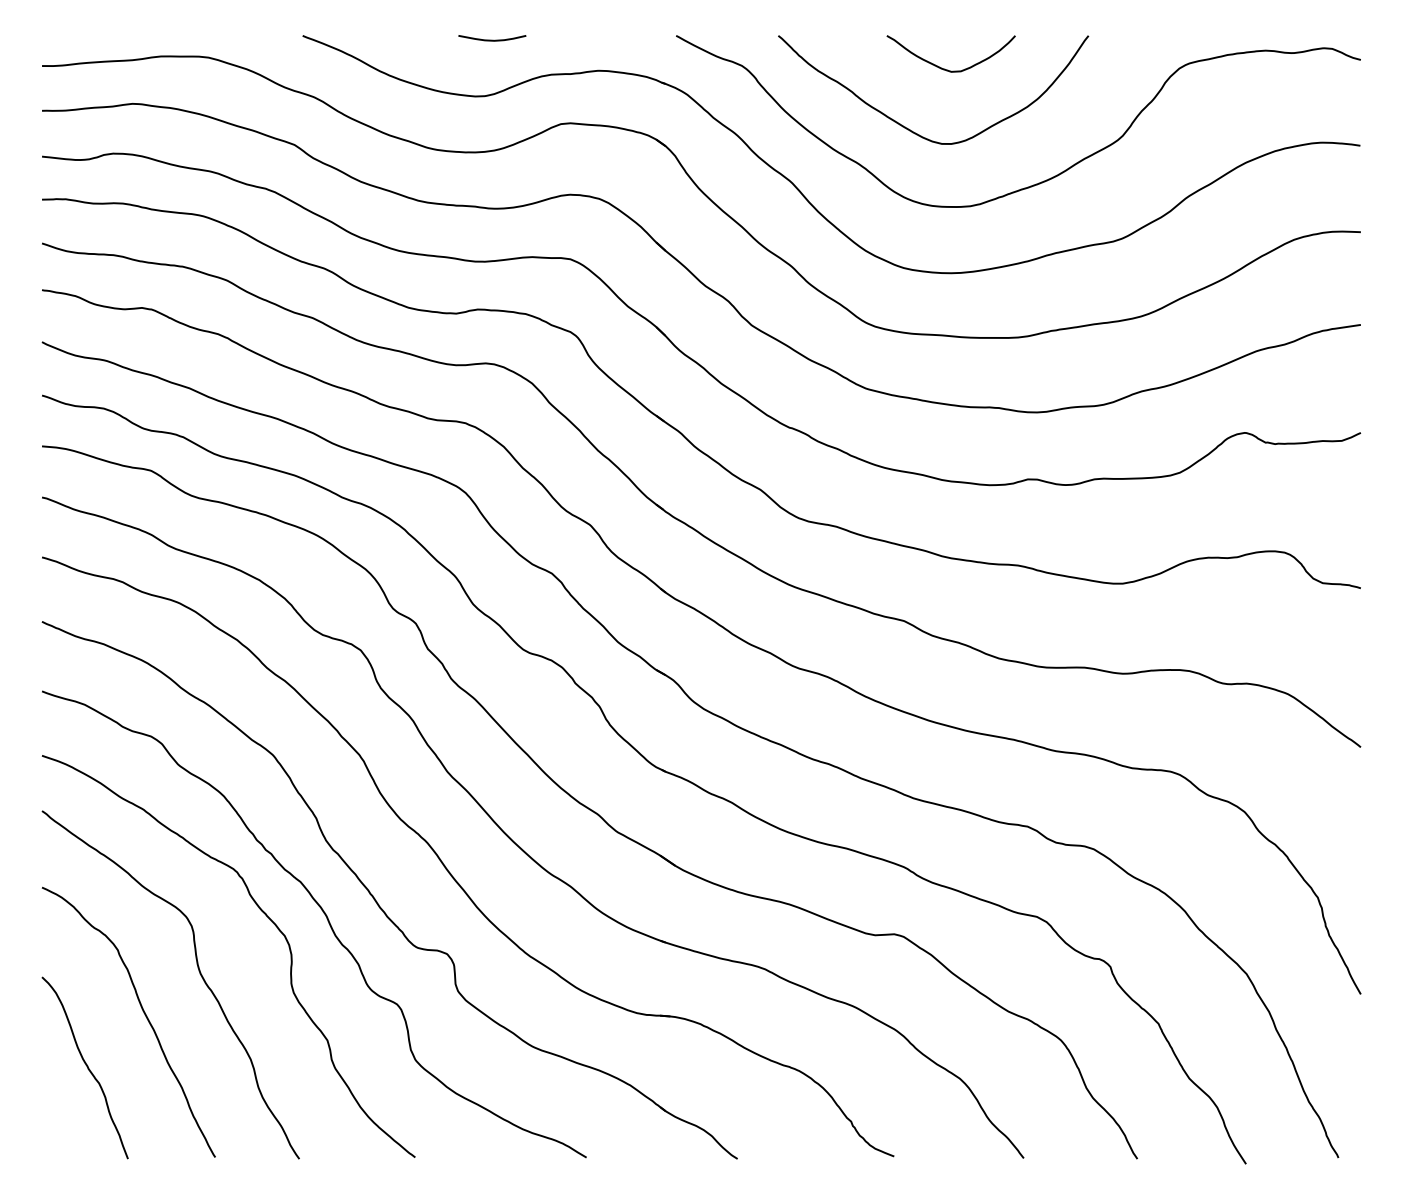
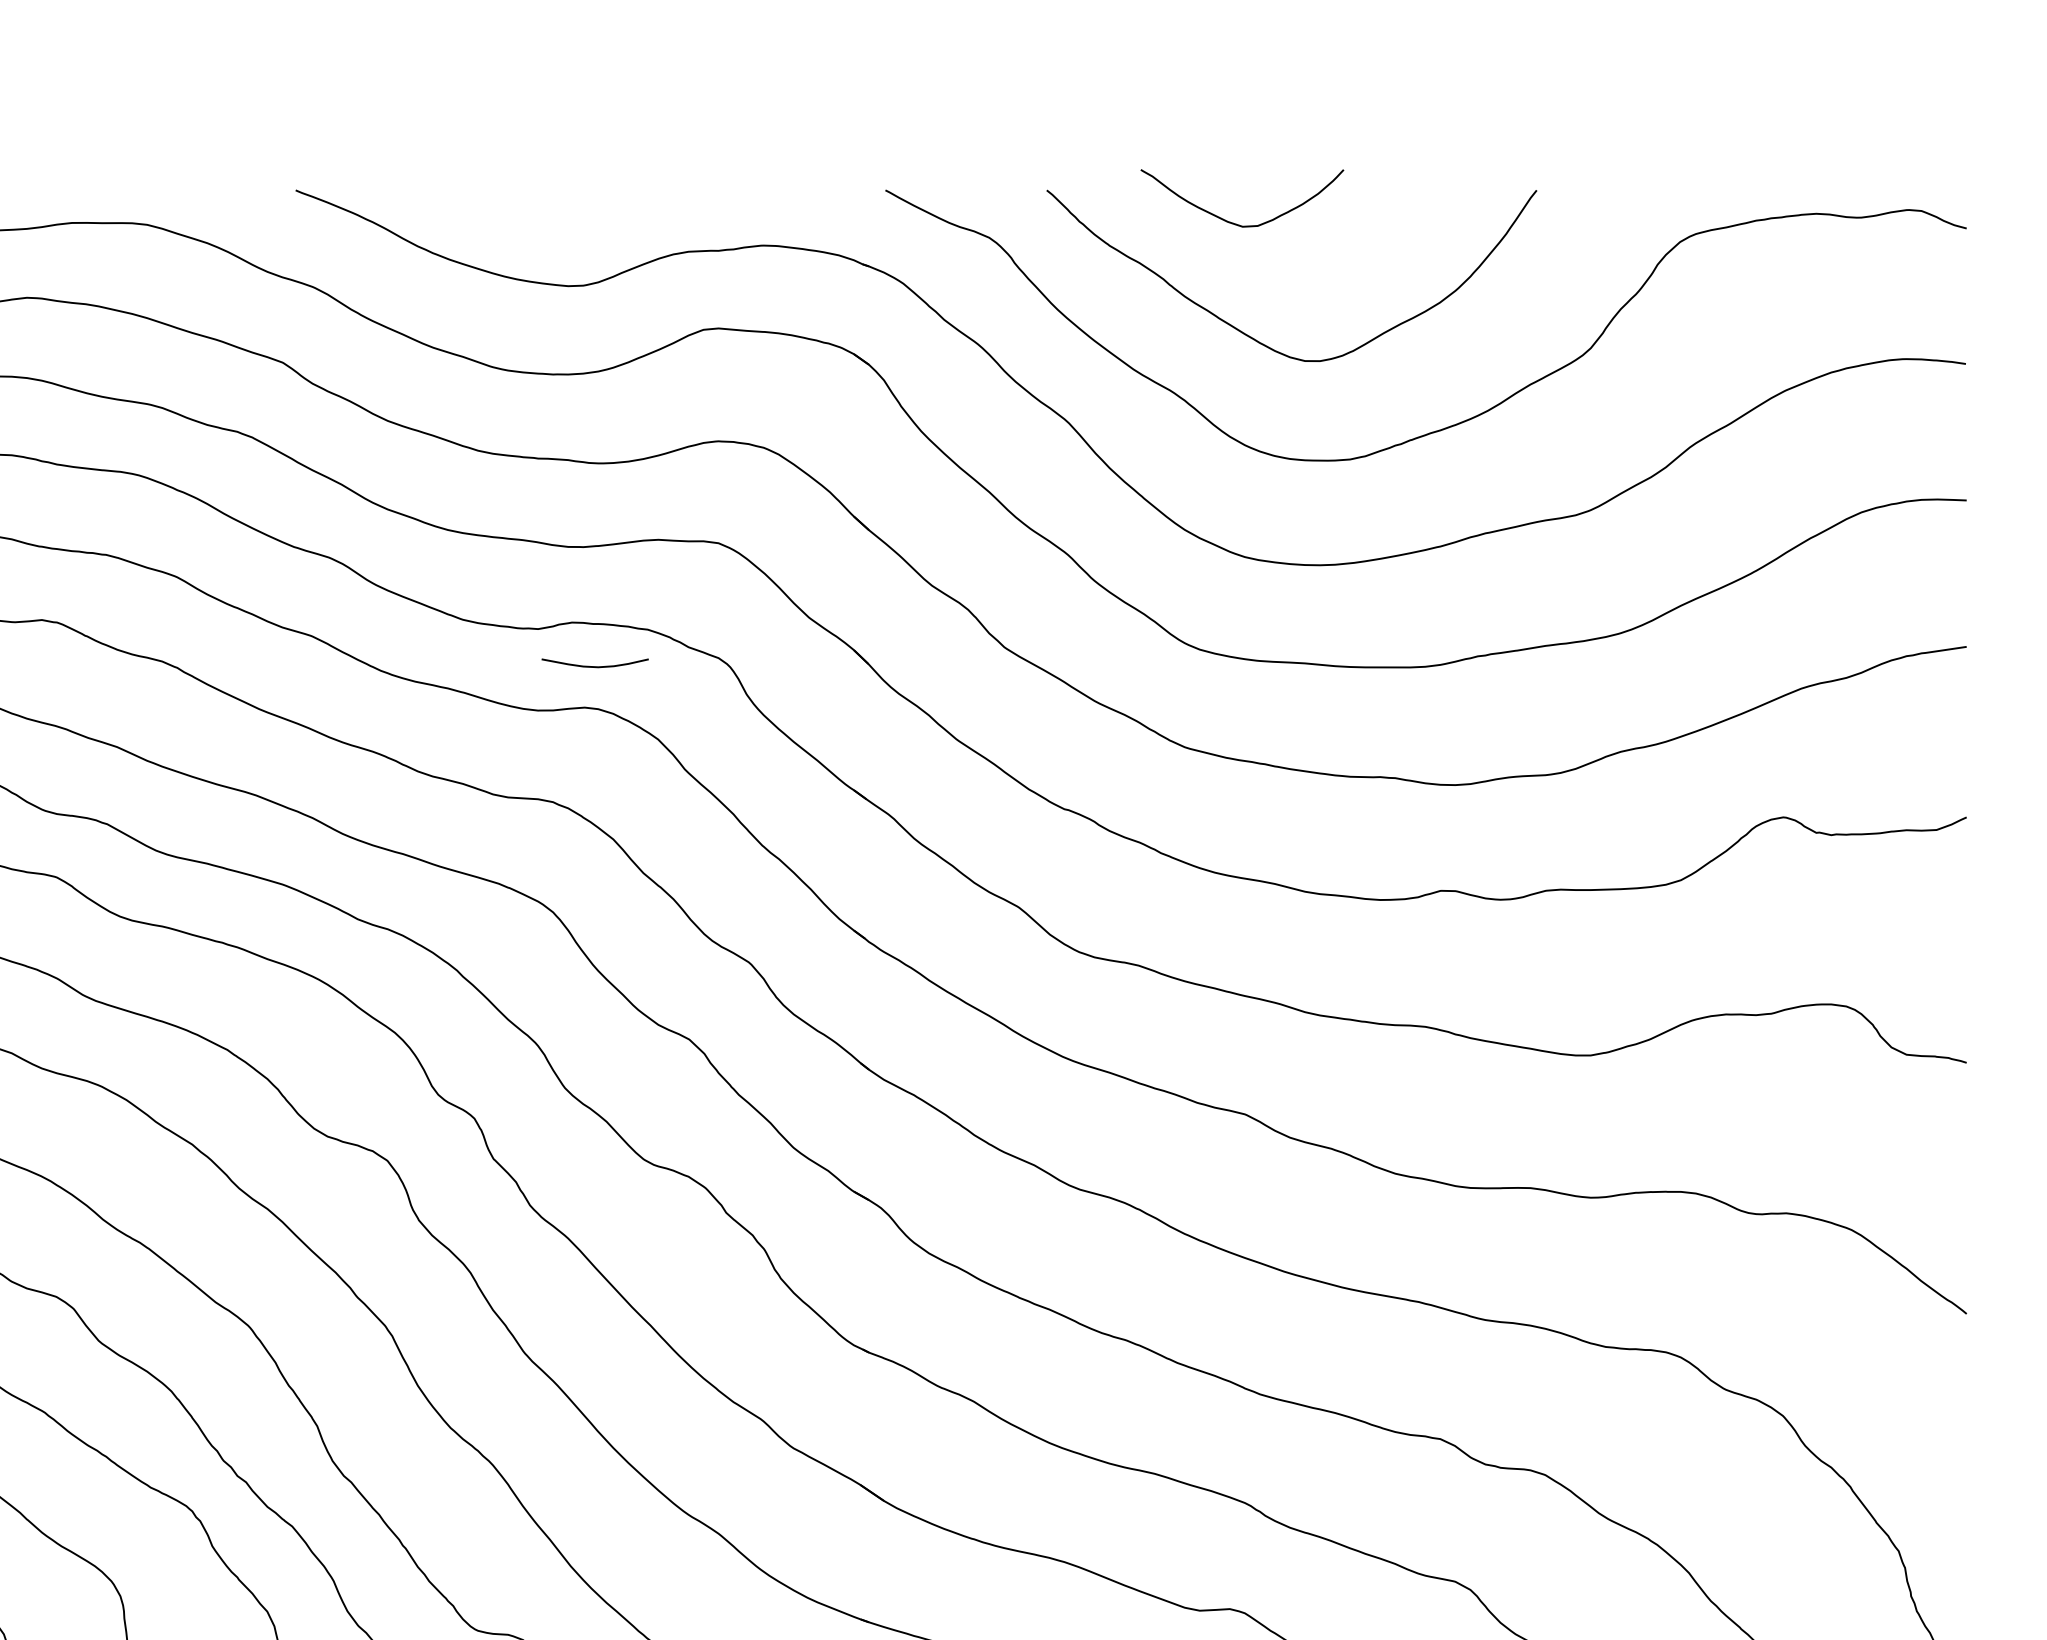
curve: (492, 39) -> (595, 665), moved
curve: (944, 68) -> (1231, 221), moved

